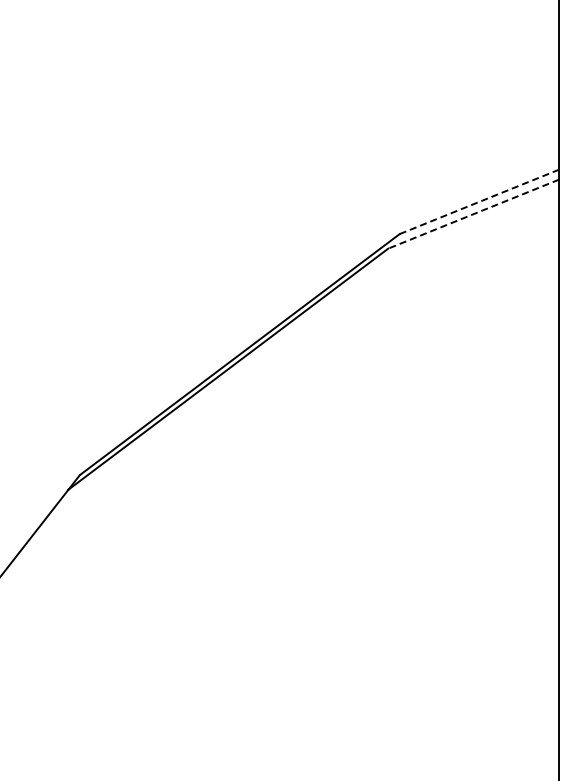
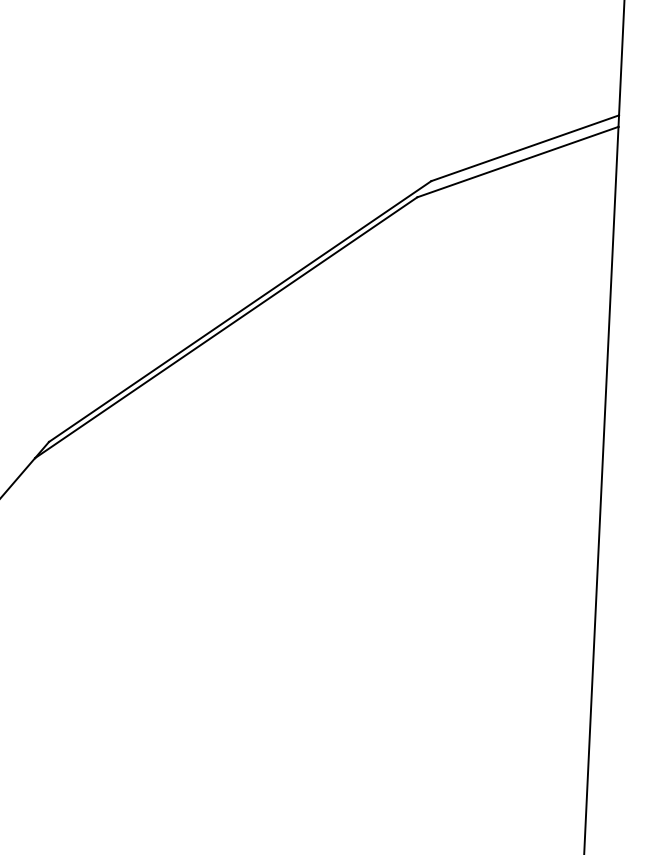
line: (478, 202) -> (524, 148), dashed -> solid
line: (473, 214) -> (517, 162), dashed -> solid

